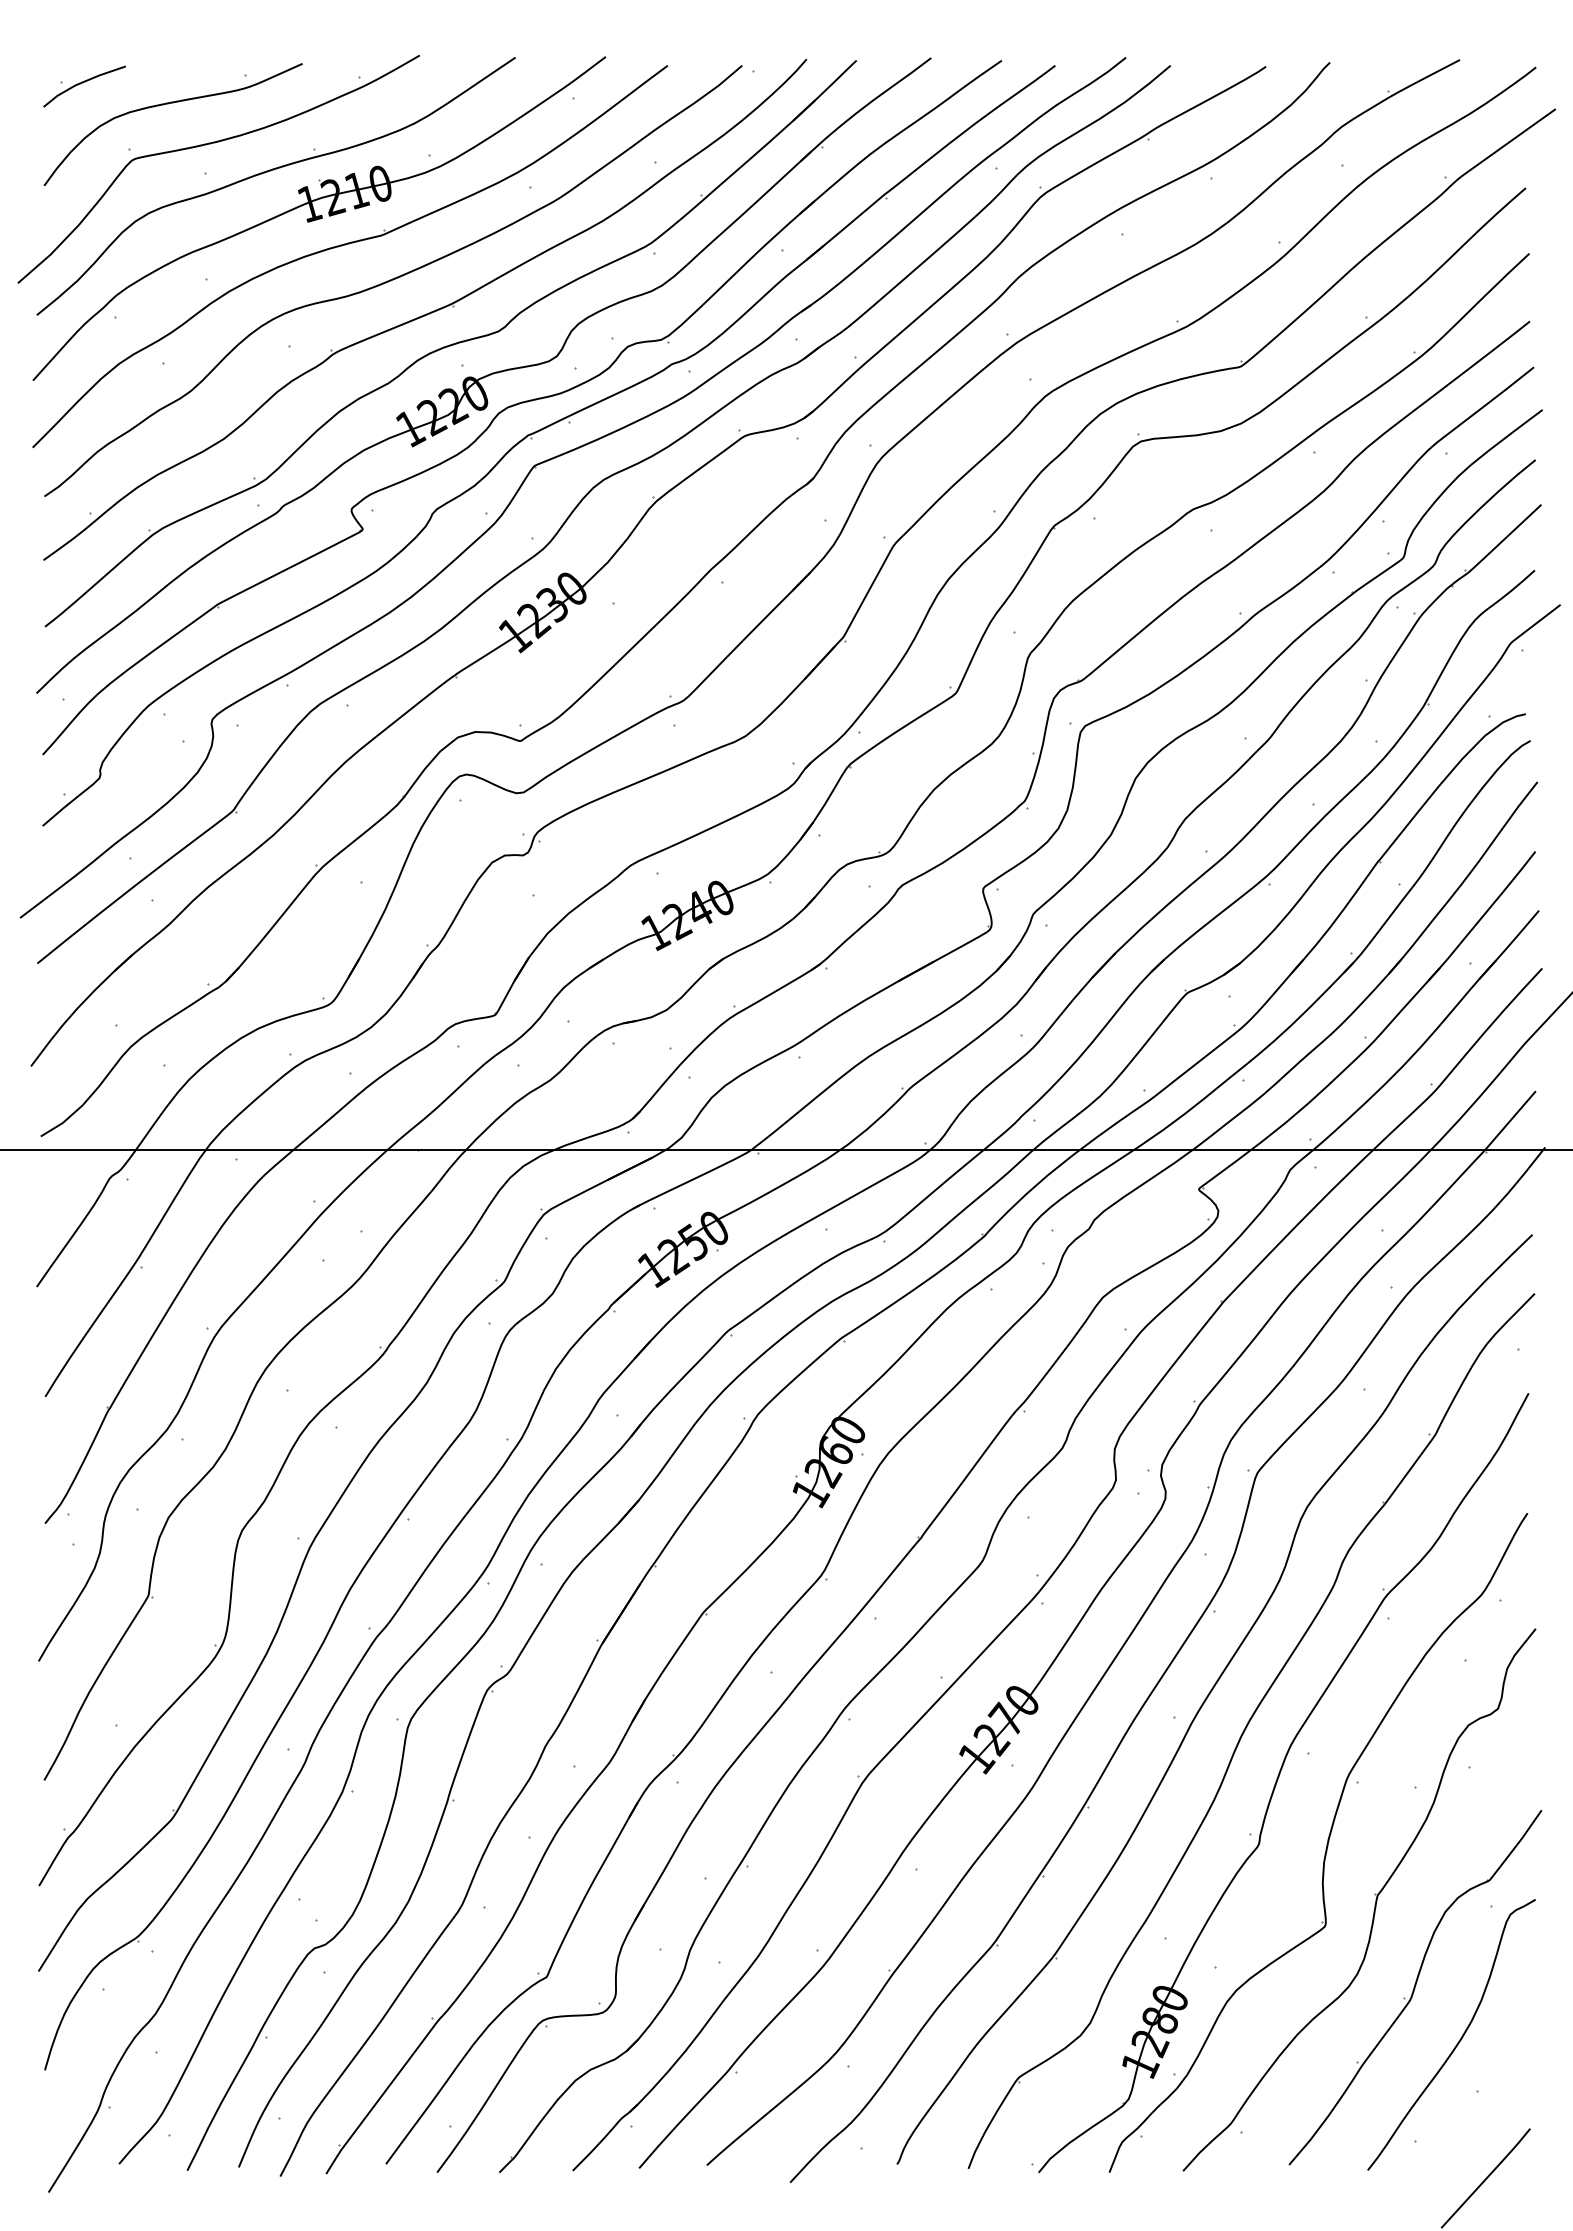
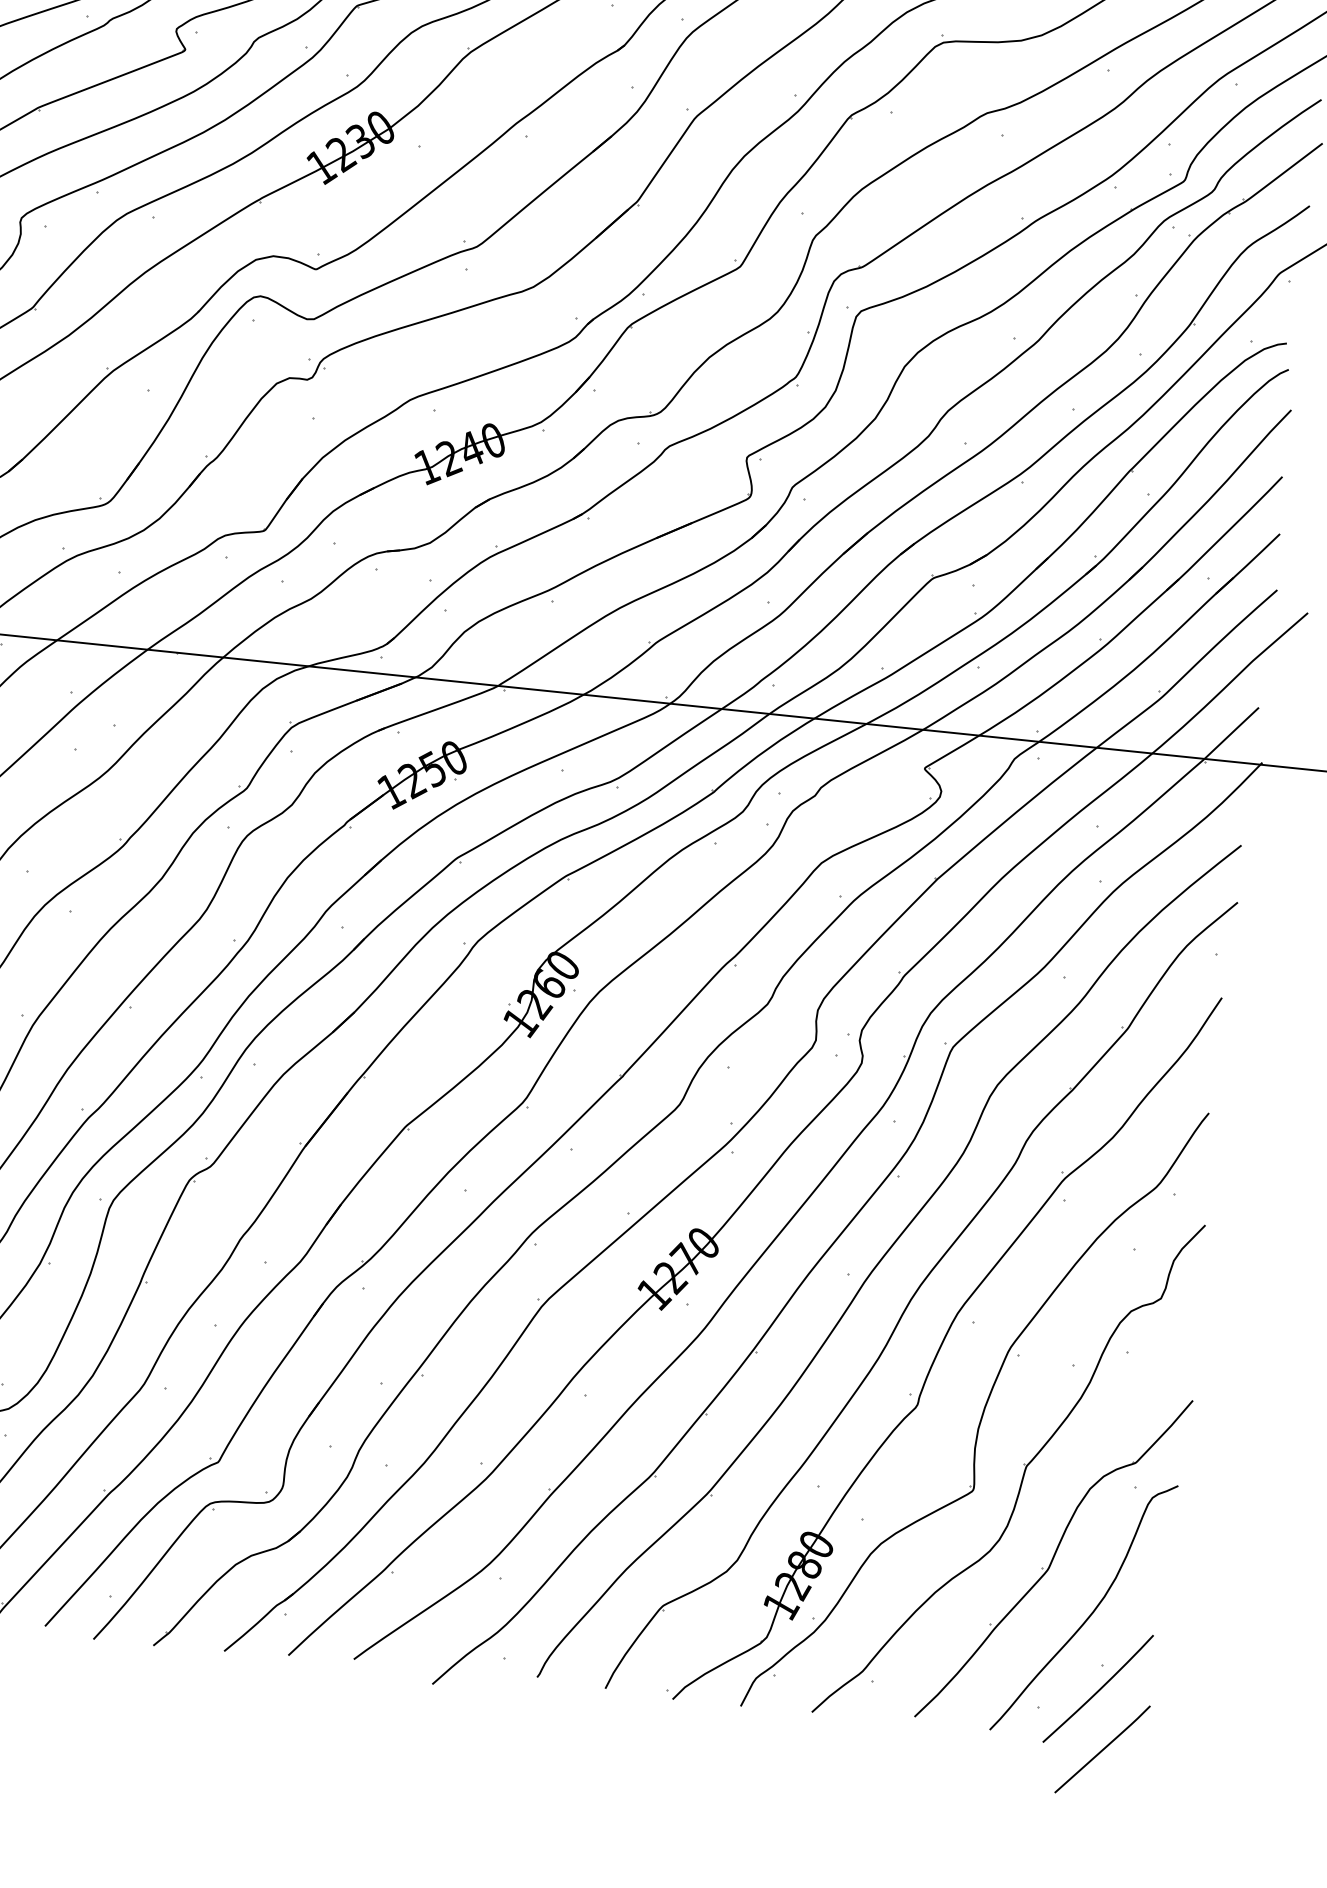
curve: (1475, 2117) -> (1098, 1689), added

